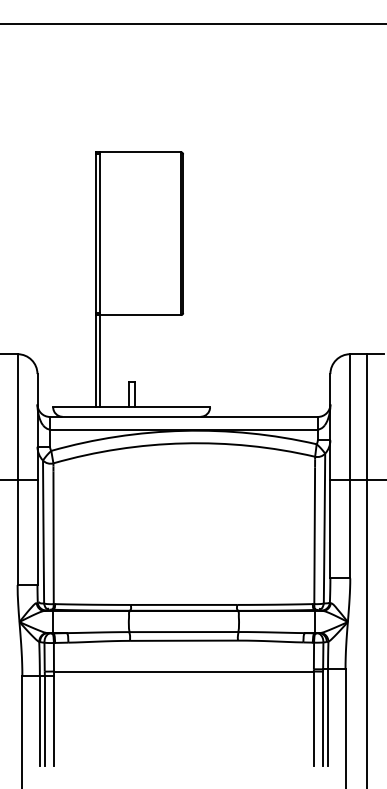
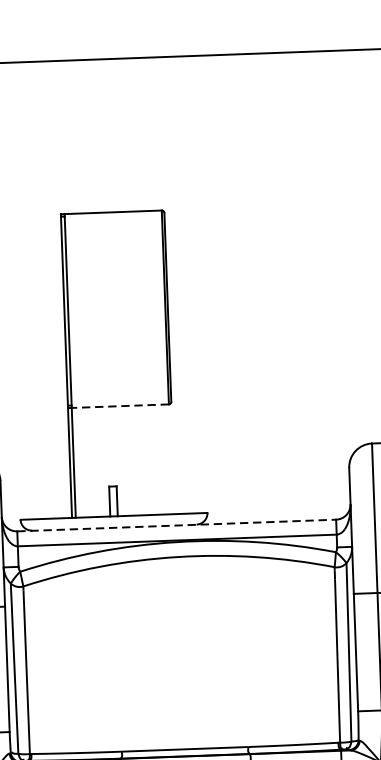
line: (138, 315) -> (118, 406), solid -> dashed
line: (183, 416) -> (176, 524), solid -> dashed

